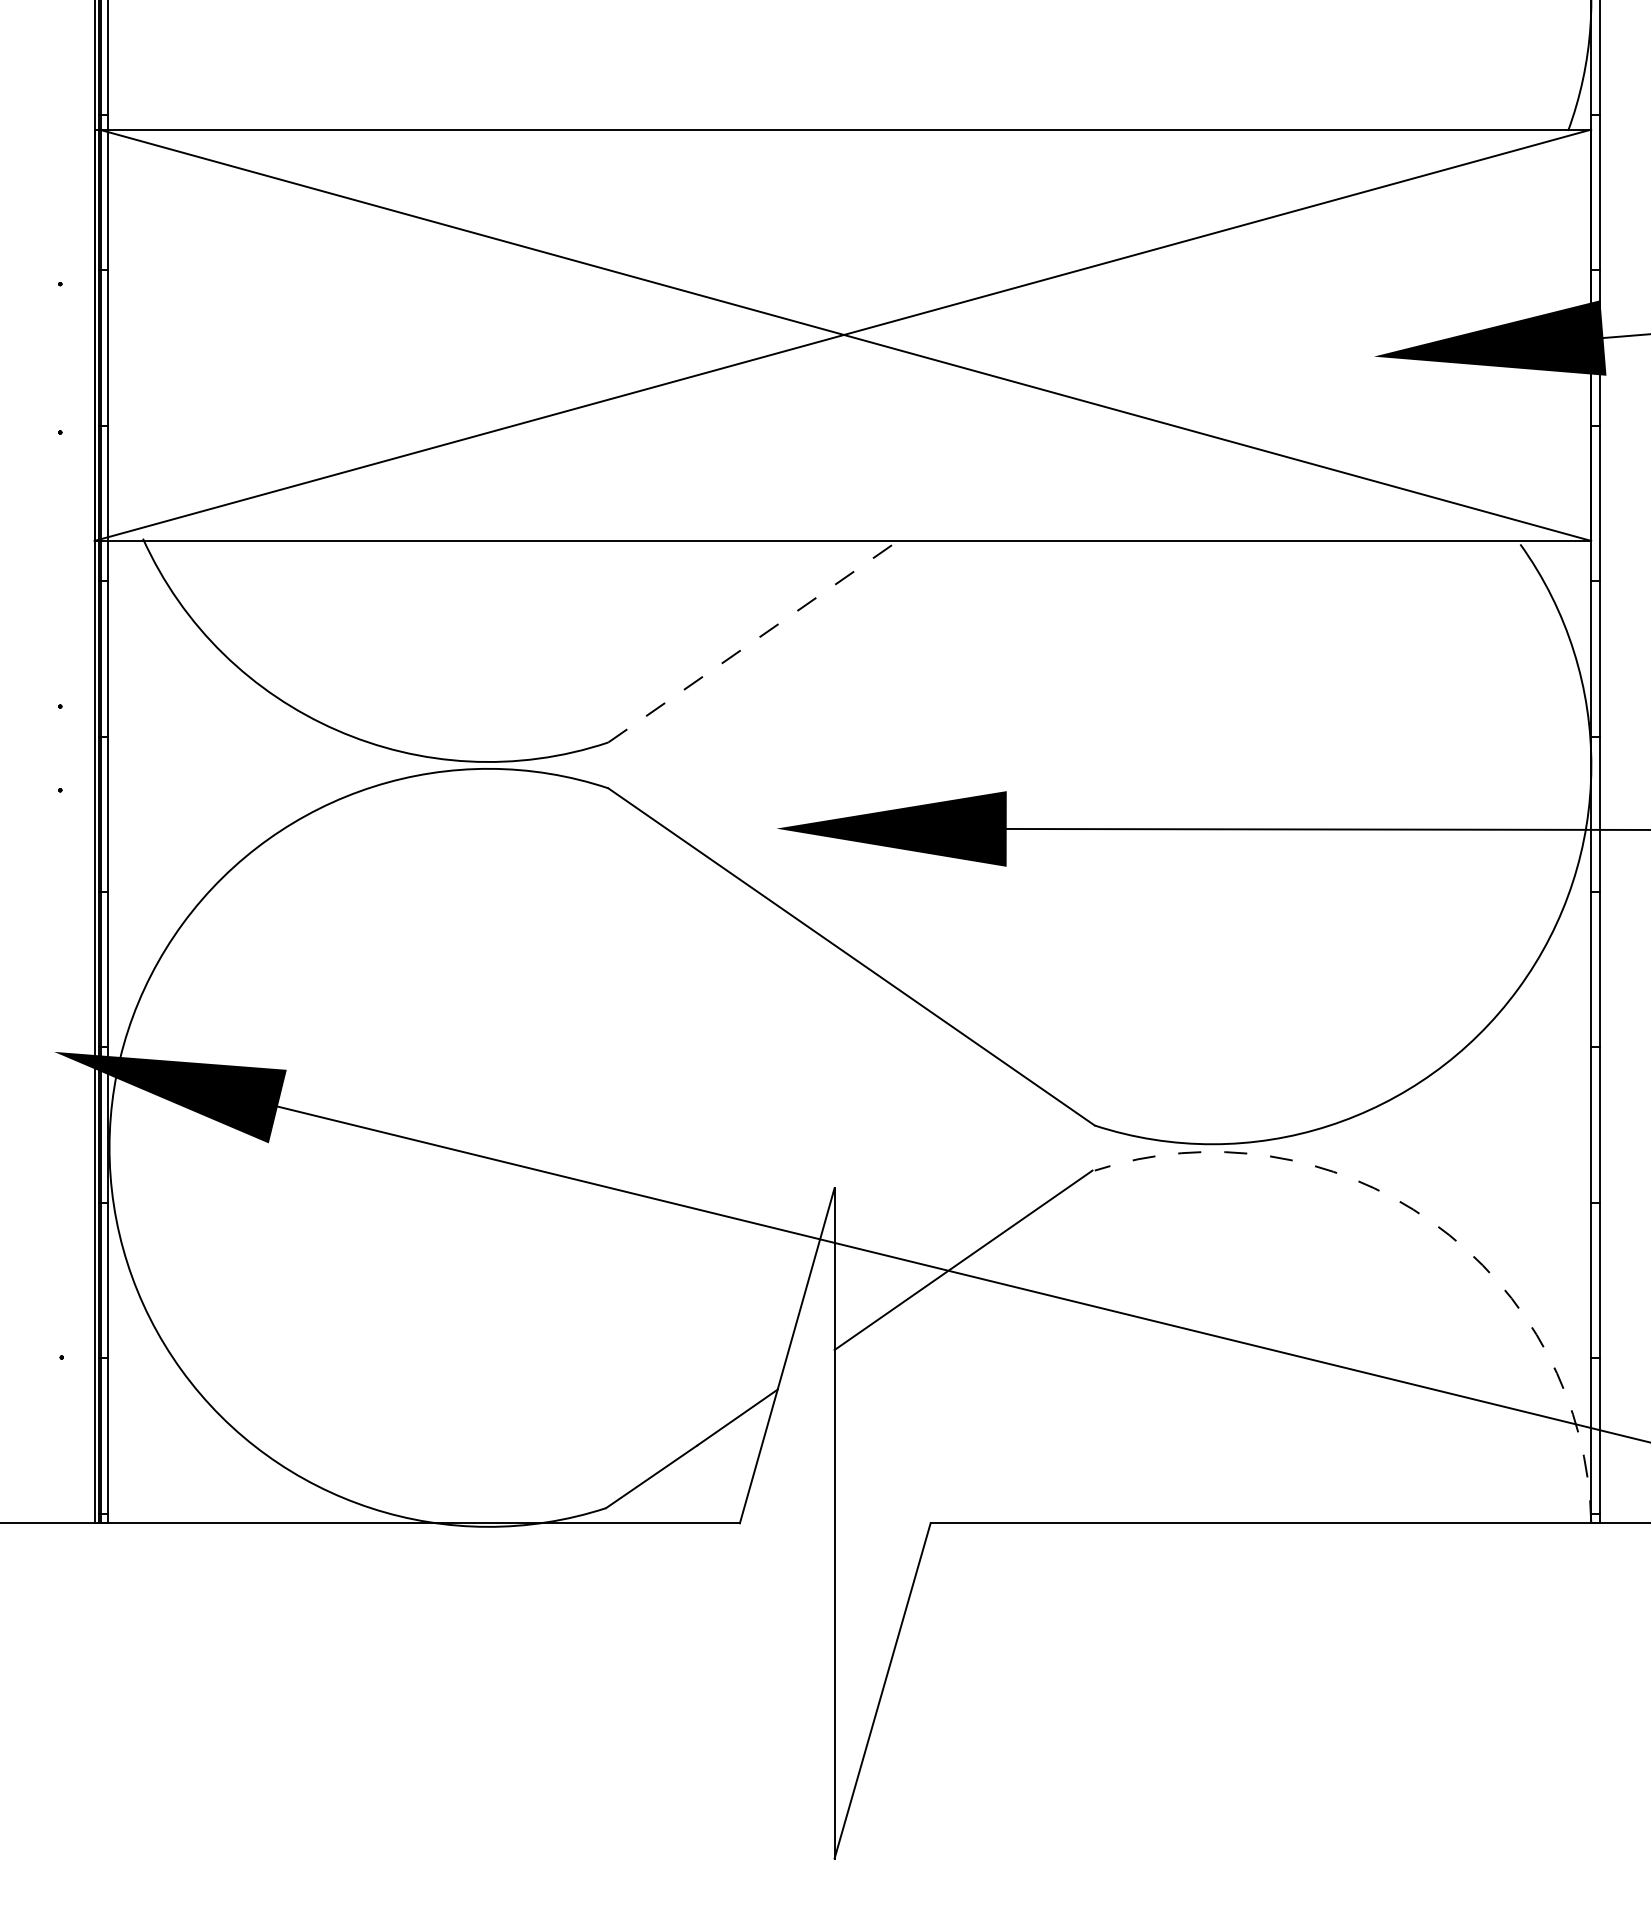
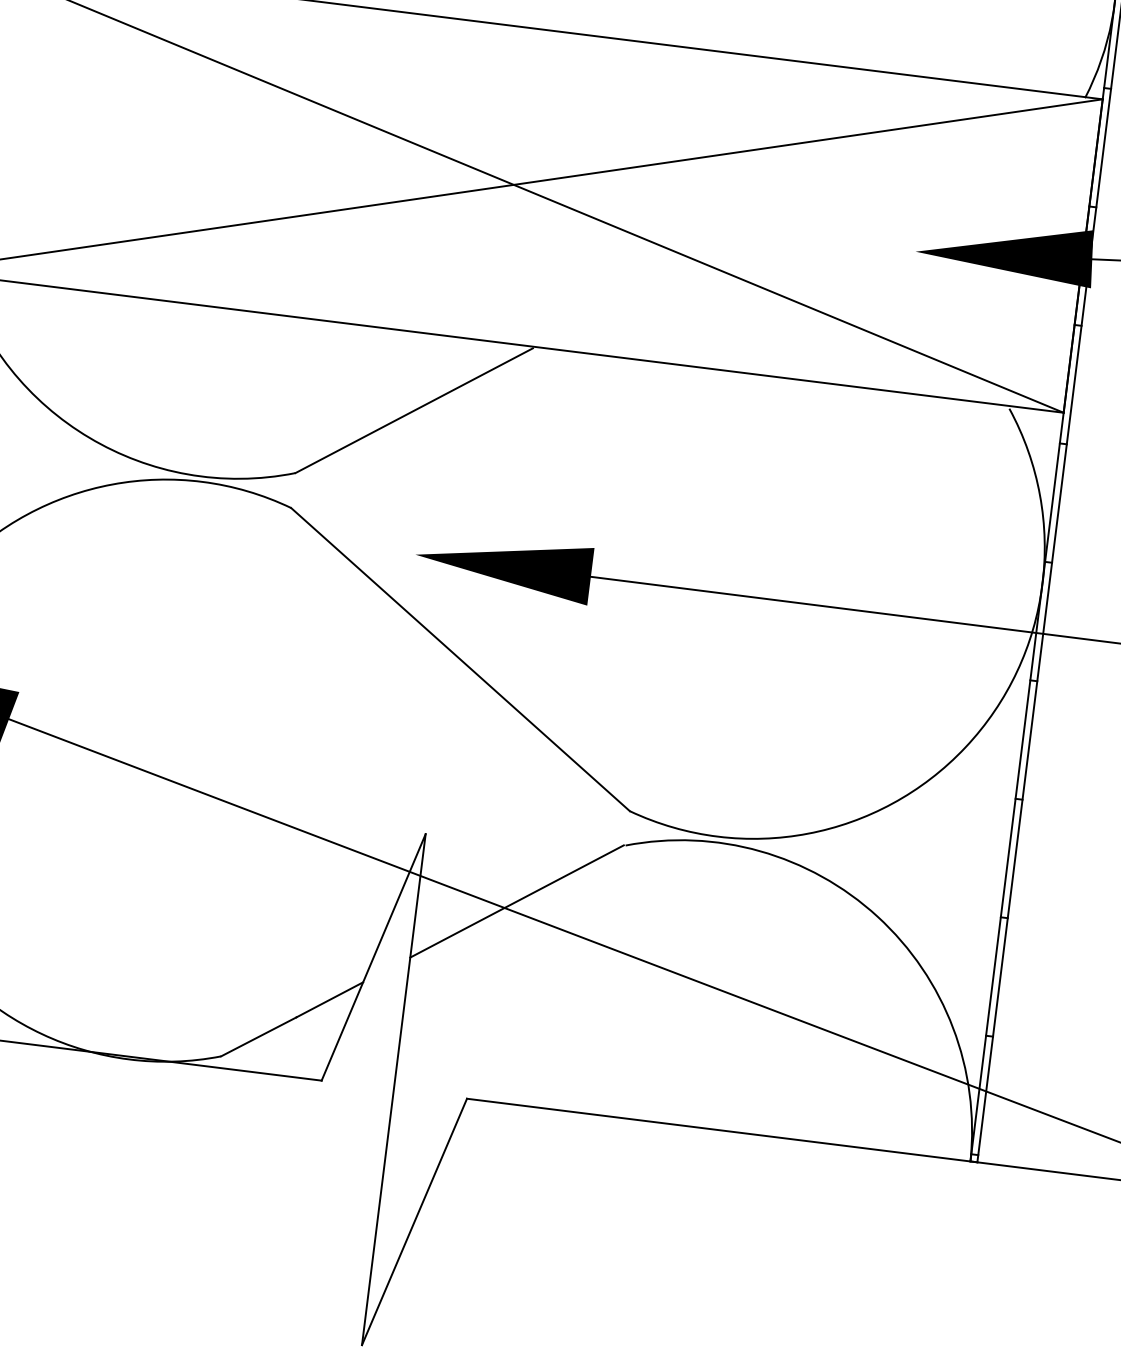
line: (751, 642) -> (414, 410), dashed -> solid
arc: (1431, 1221) -> (877, 916), dashed -> solid

